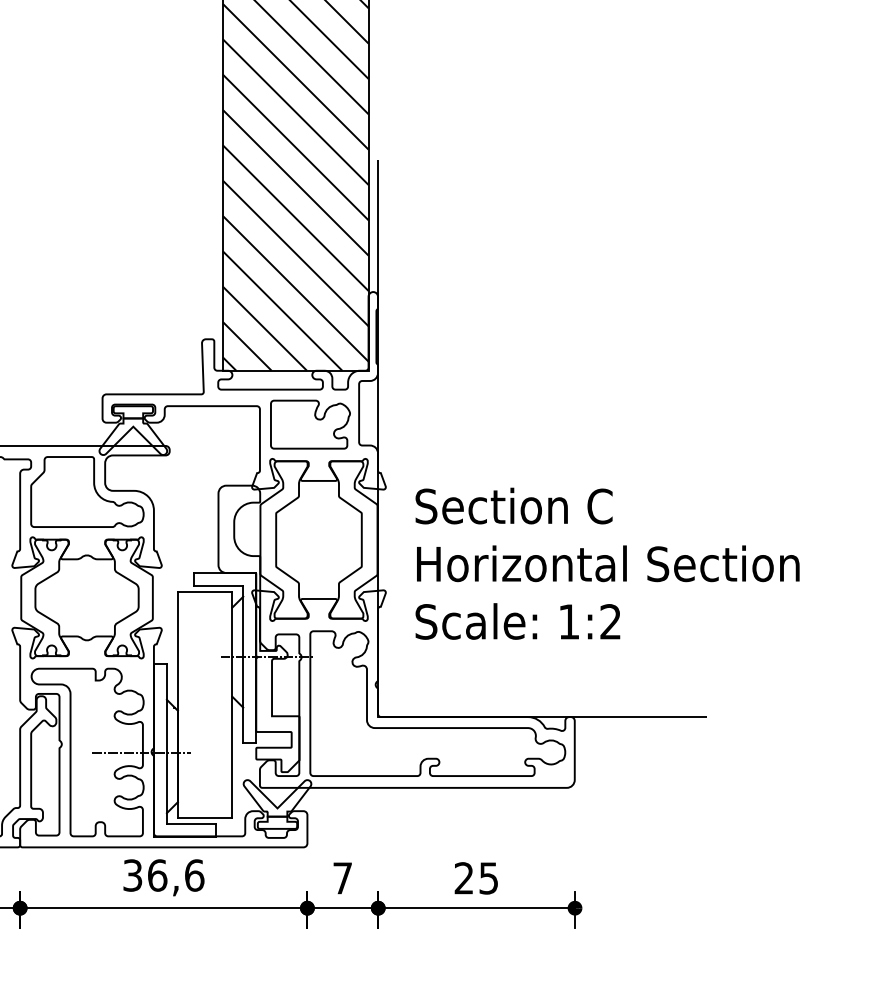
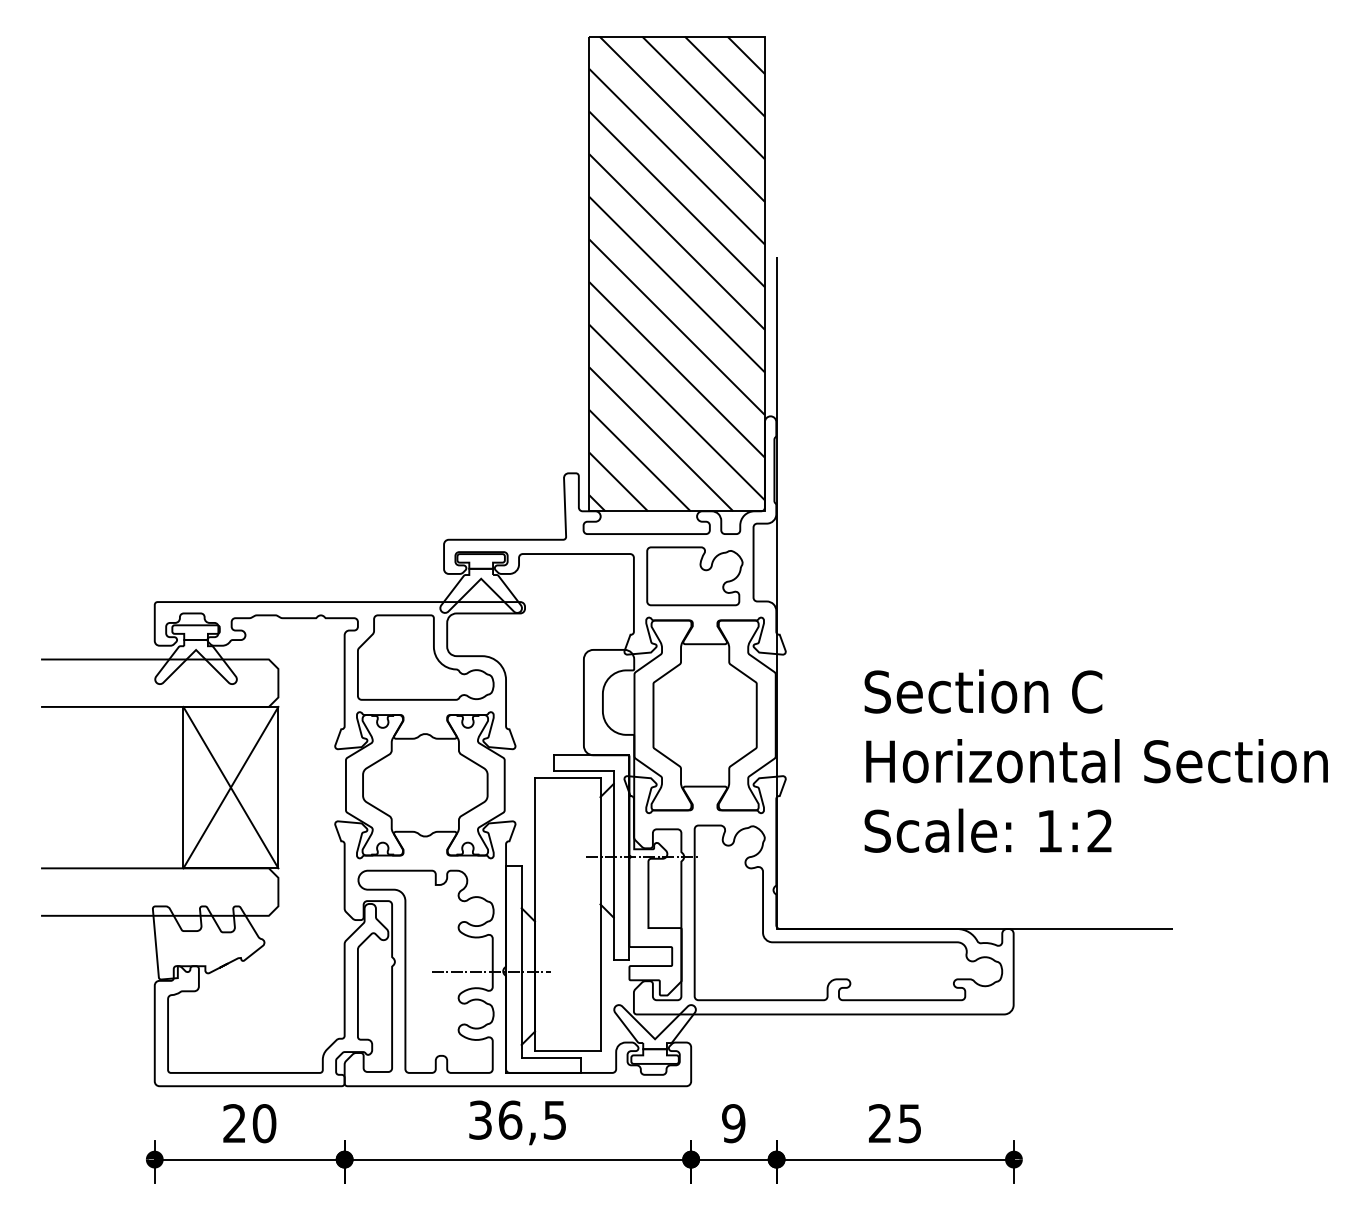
text: (606, 563) -> (1095, 760), moved
text: (194, 874) -> (555, 1119), 36,6 -> 36,5
text: (342, 878) -> (733, 1123), 7 -> 9

